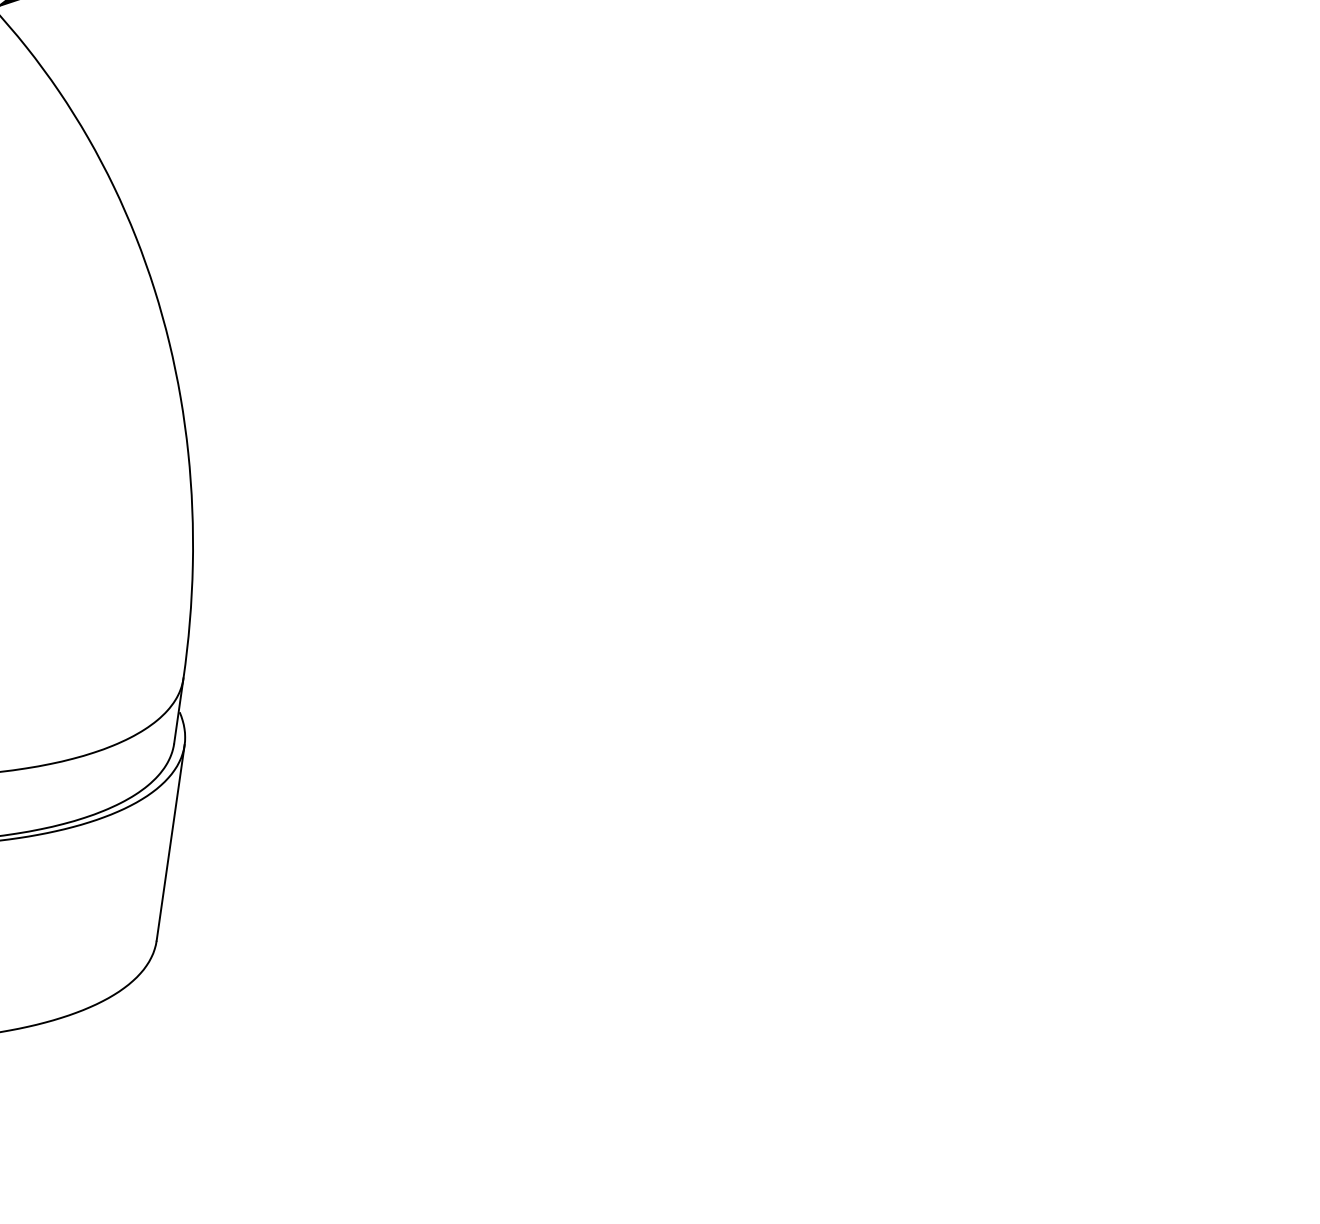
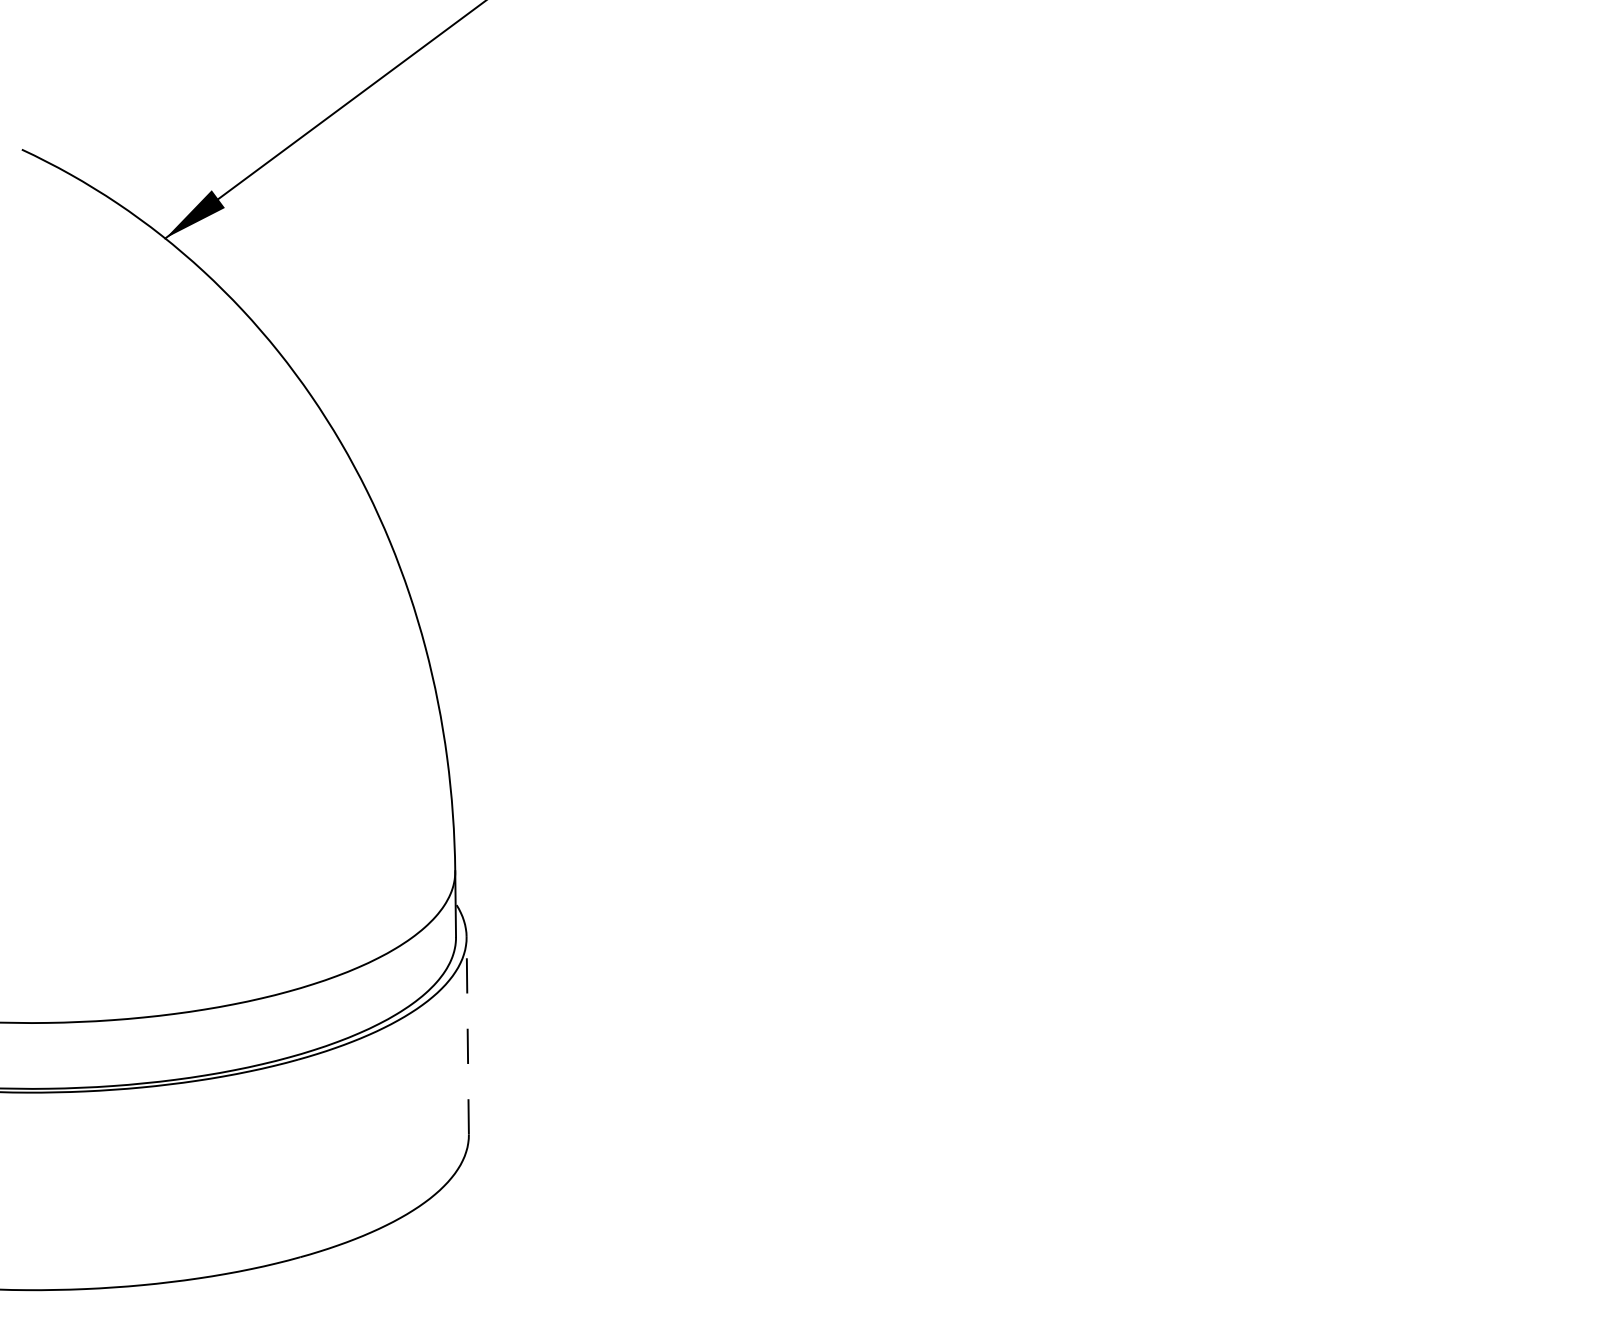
line: (170, 842) -> (467, 1035), solid -> dashed

